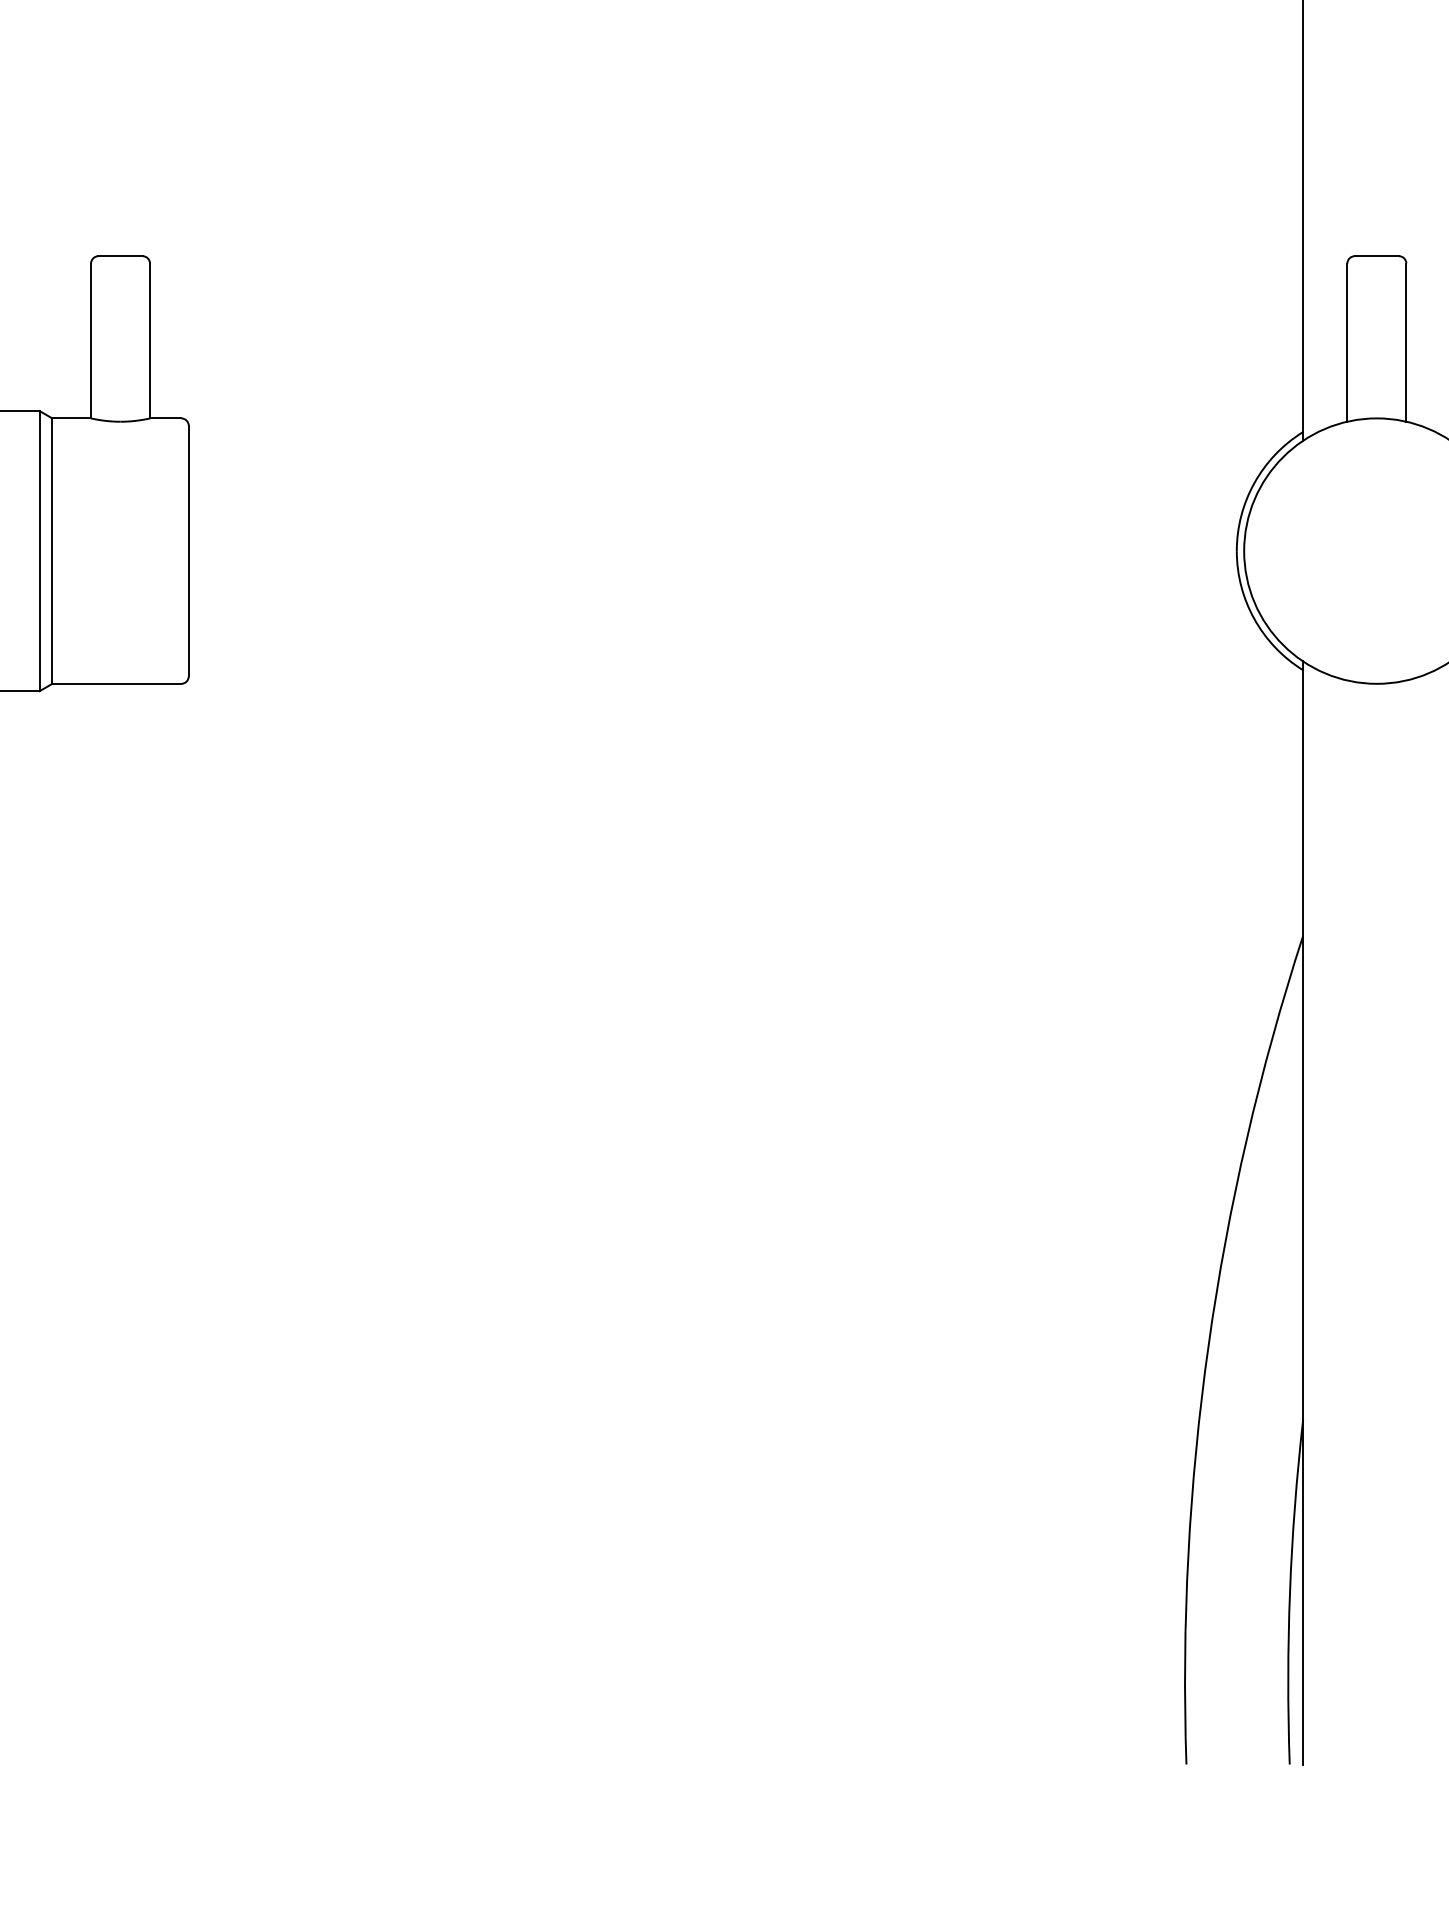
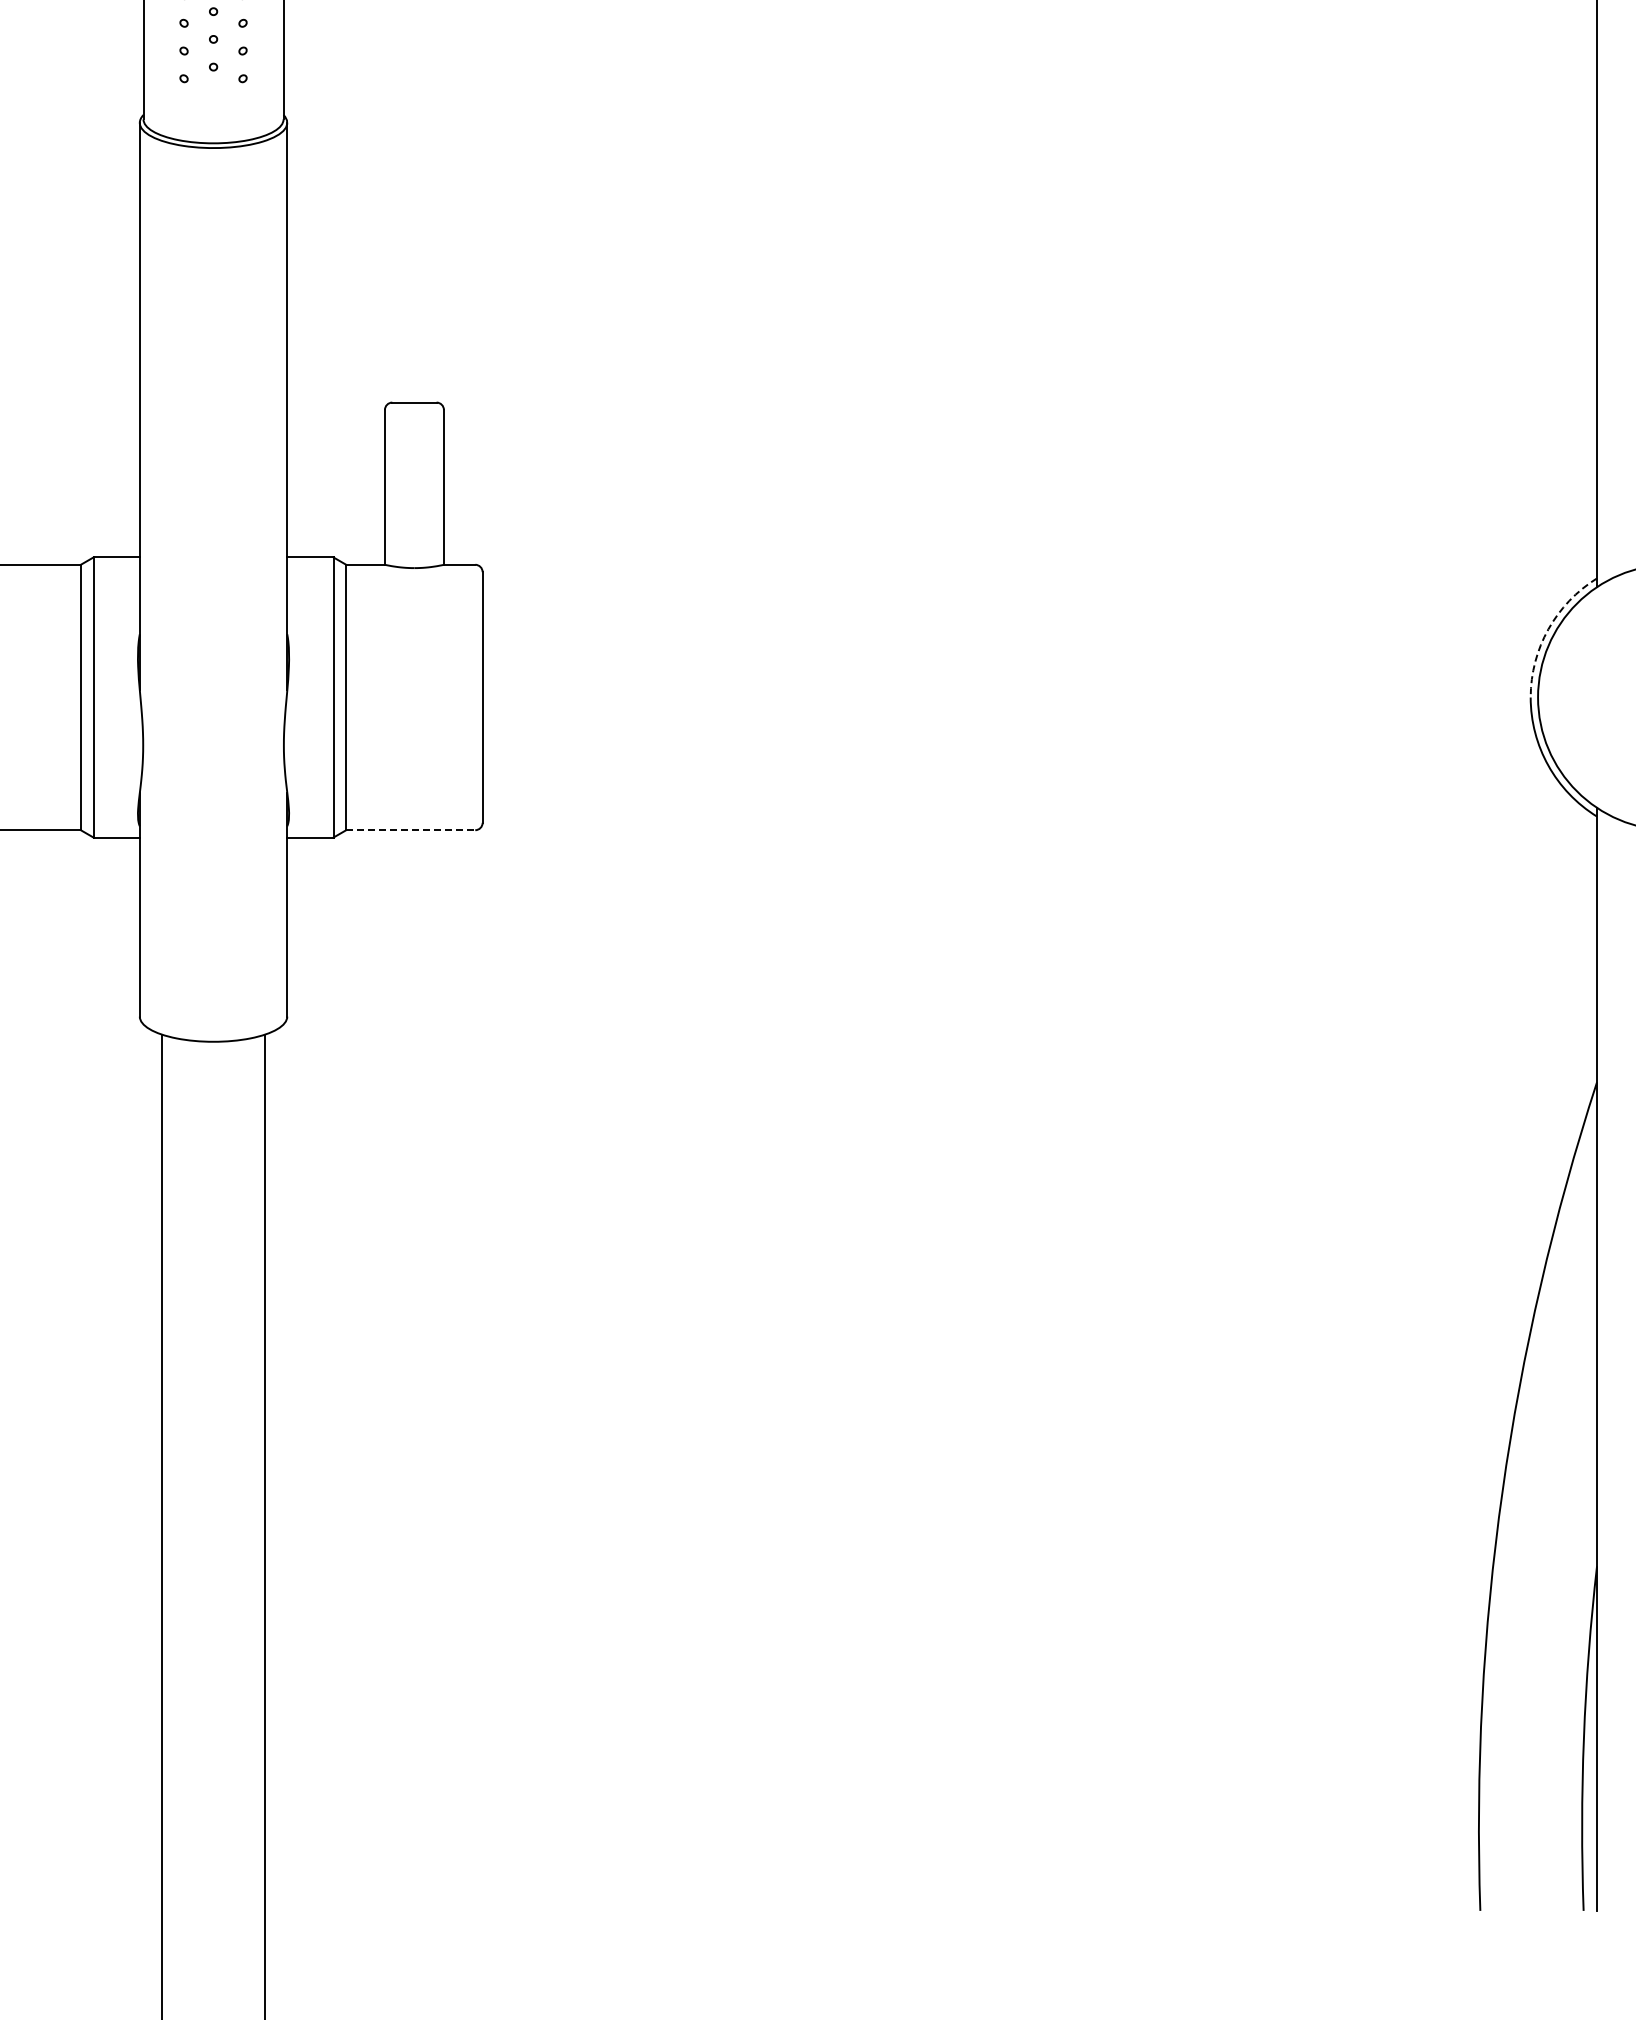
arc: (1254, 483) -> (1548, 629), solid -> dashed
line: (116, 684) -> (410, 830), solid -> dashed

